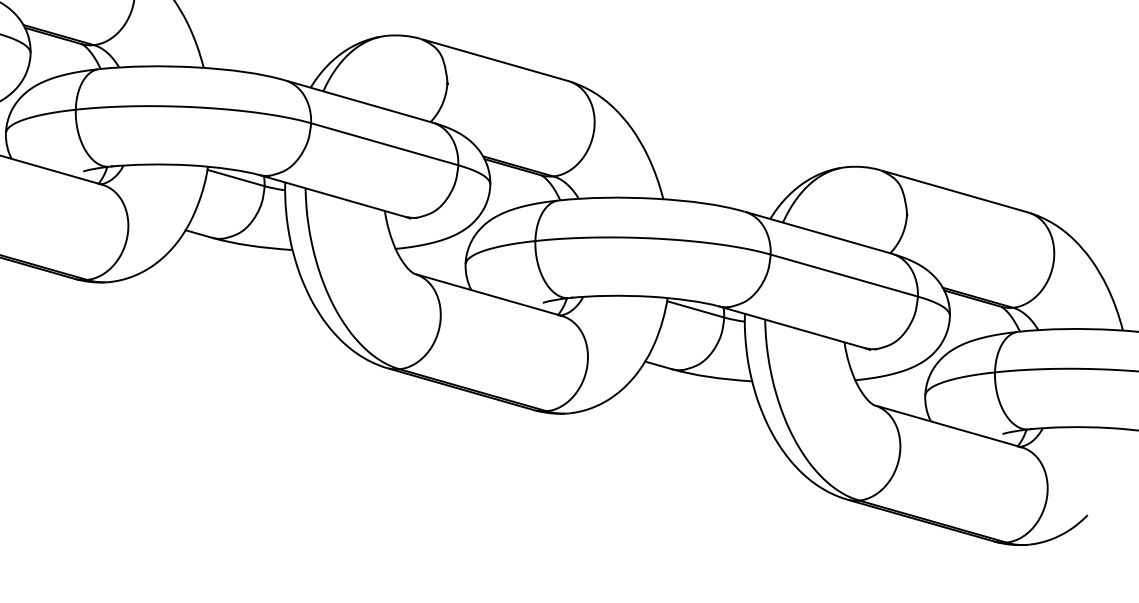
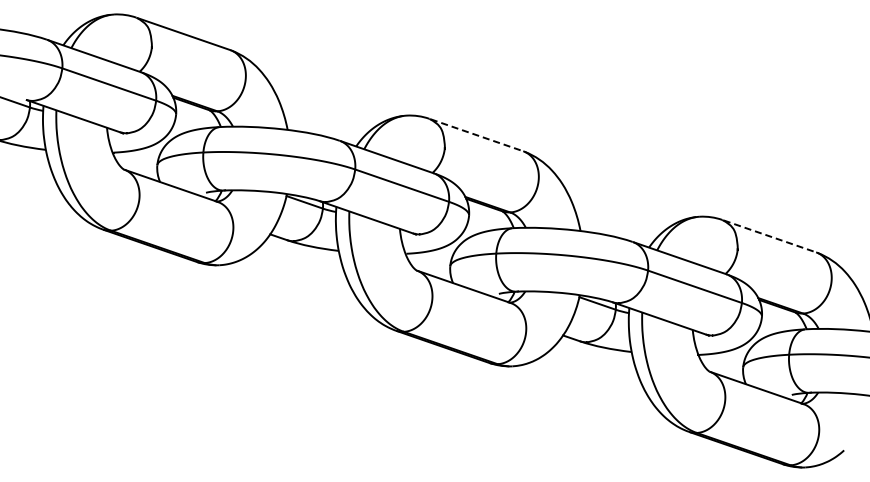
line: (496, 60) -> (477, 135), solid -> dashed
line: (954, 191) -> (769, 236), solid -> dashed

